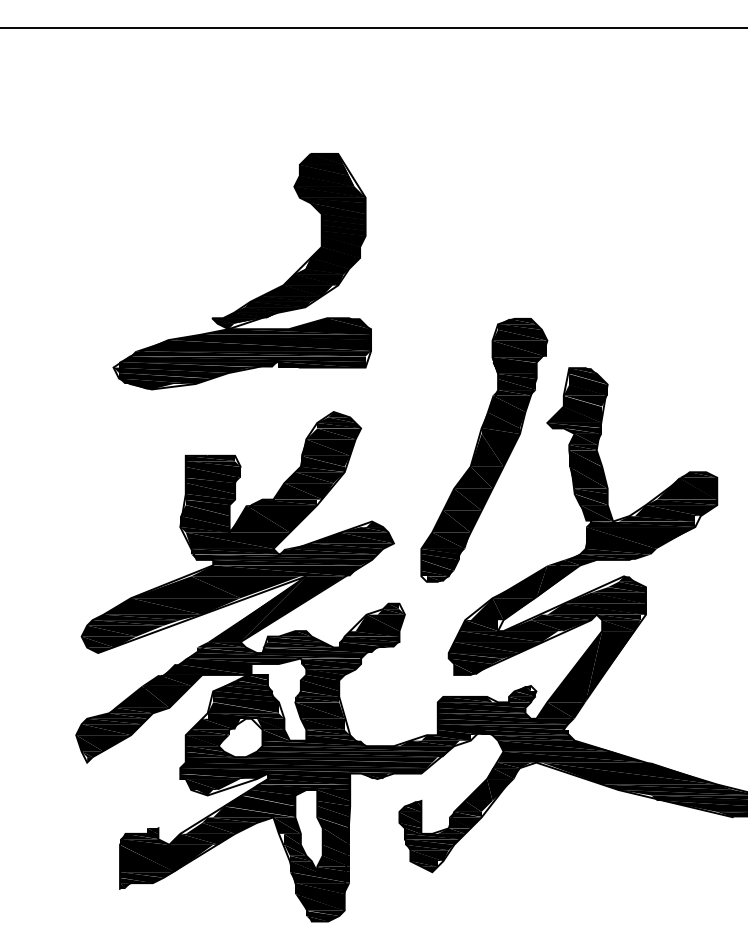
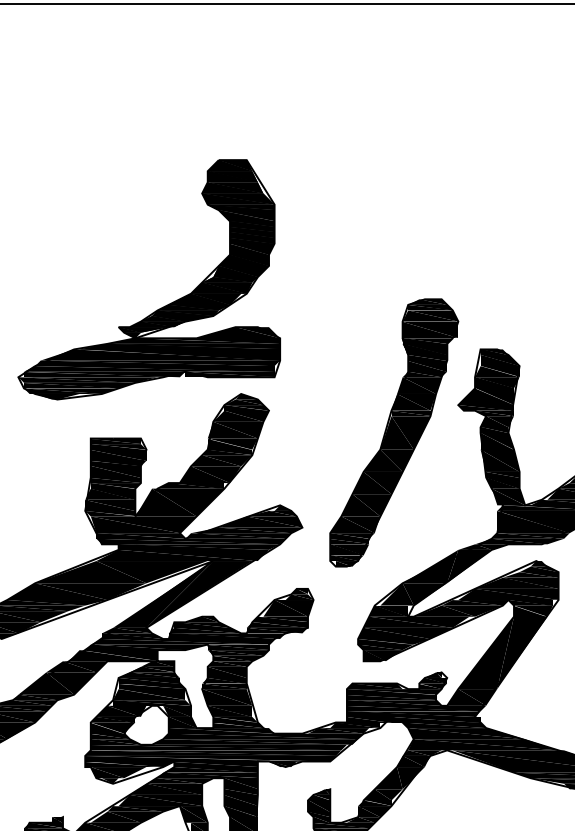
part: (254, 298) -> (161, 307), moved

